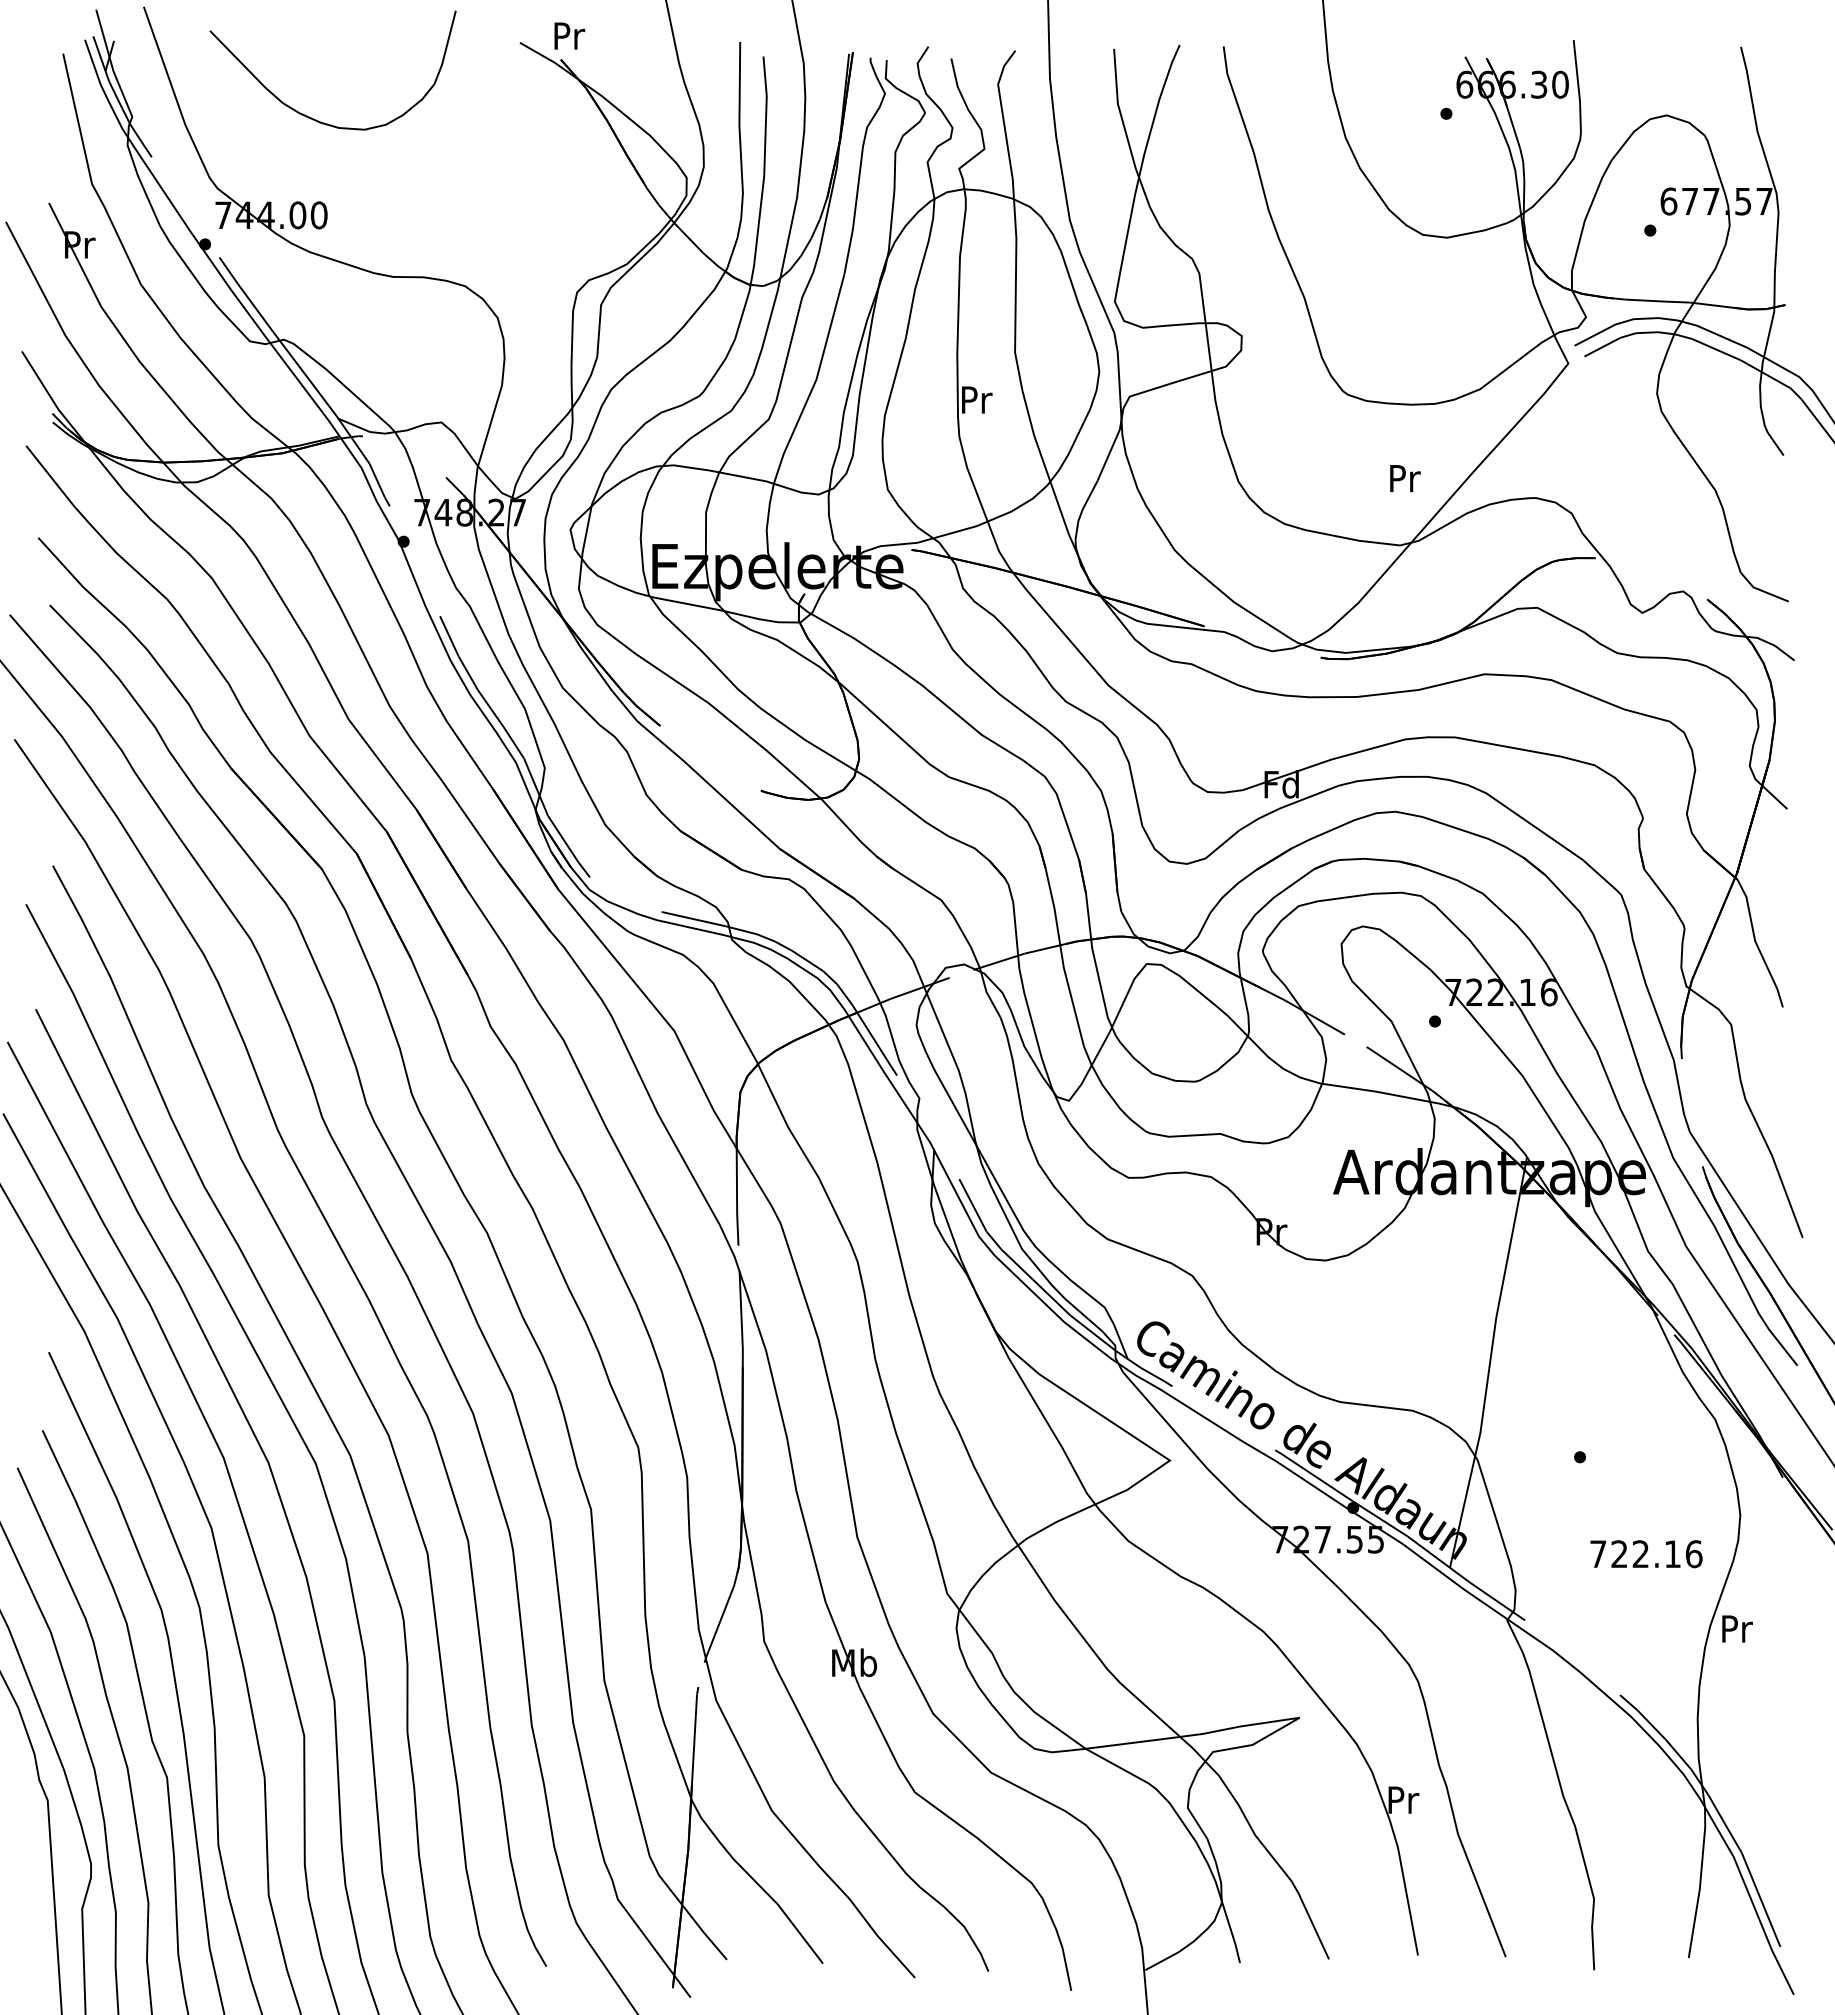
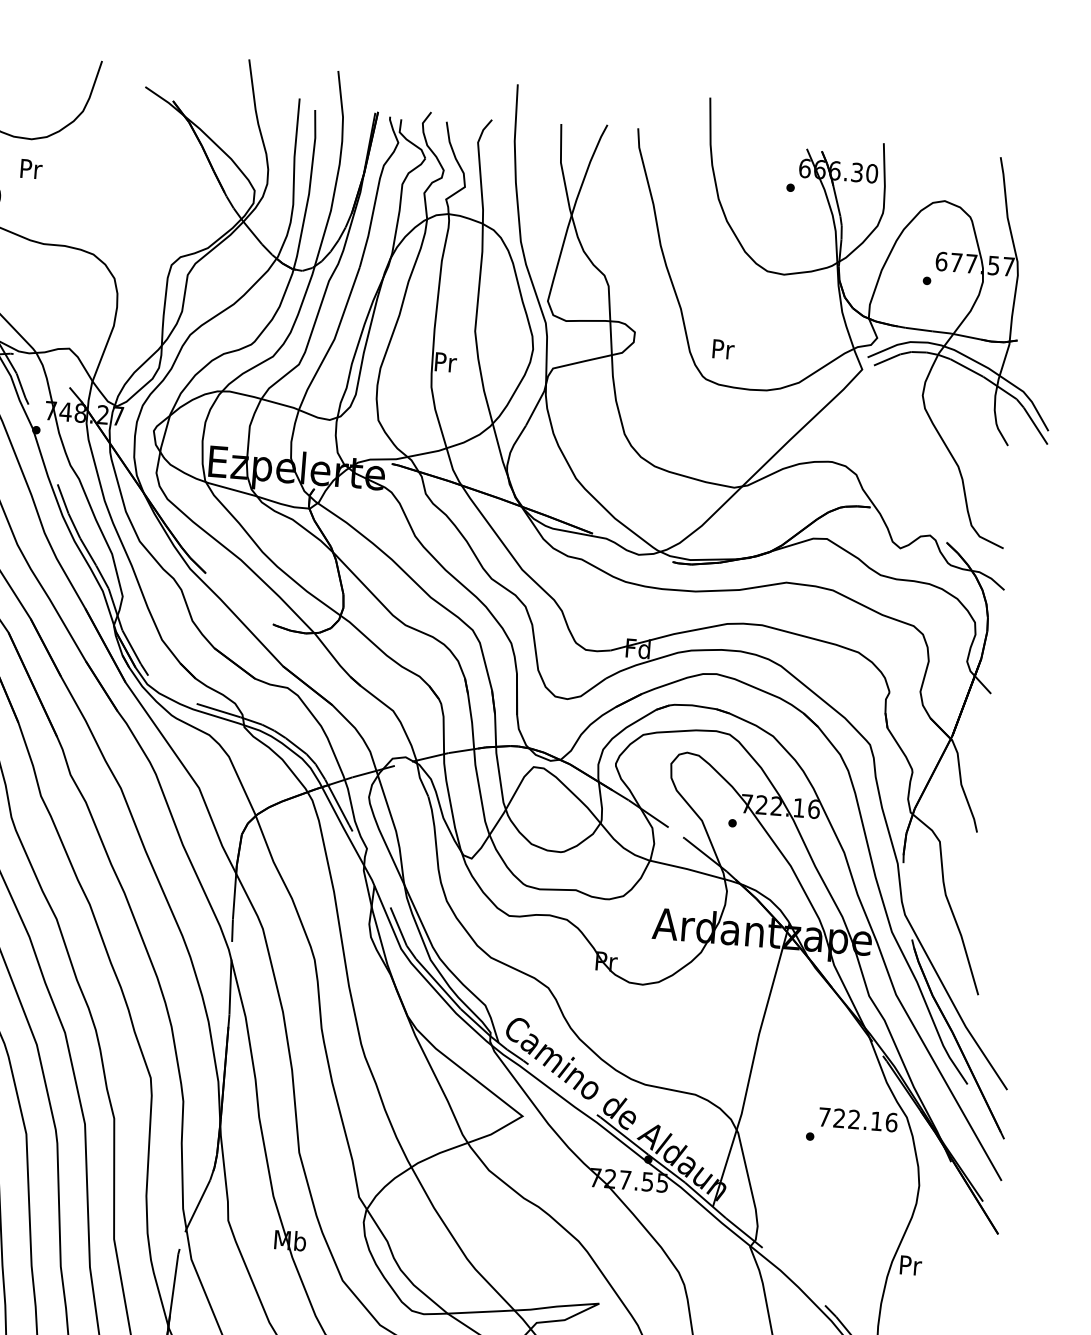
text: (569, 35) -> (31, 168), moved
text: (1405, 478) -> (723, 349), moved
text: (1646, 1554) -> (858, 1120), moved

